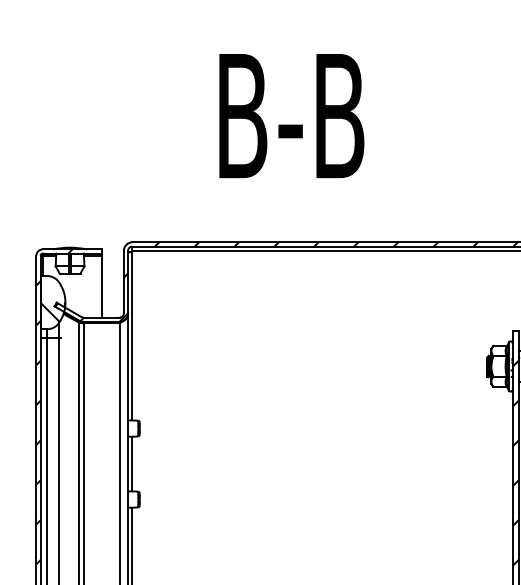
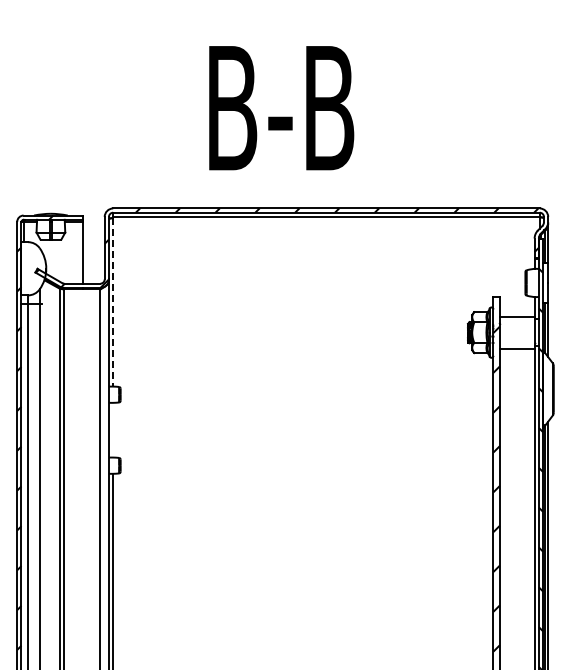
text: (291, 116) -> (281, 108), moved
hatch: (49, 312) -> (30, 278), removed
line: (132, 336) -> (113, 302), solid -> dashed
line: (132, 463) -> (113, 429), removed

